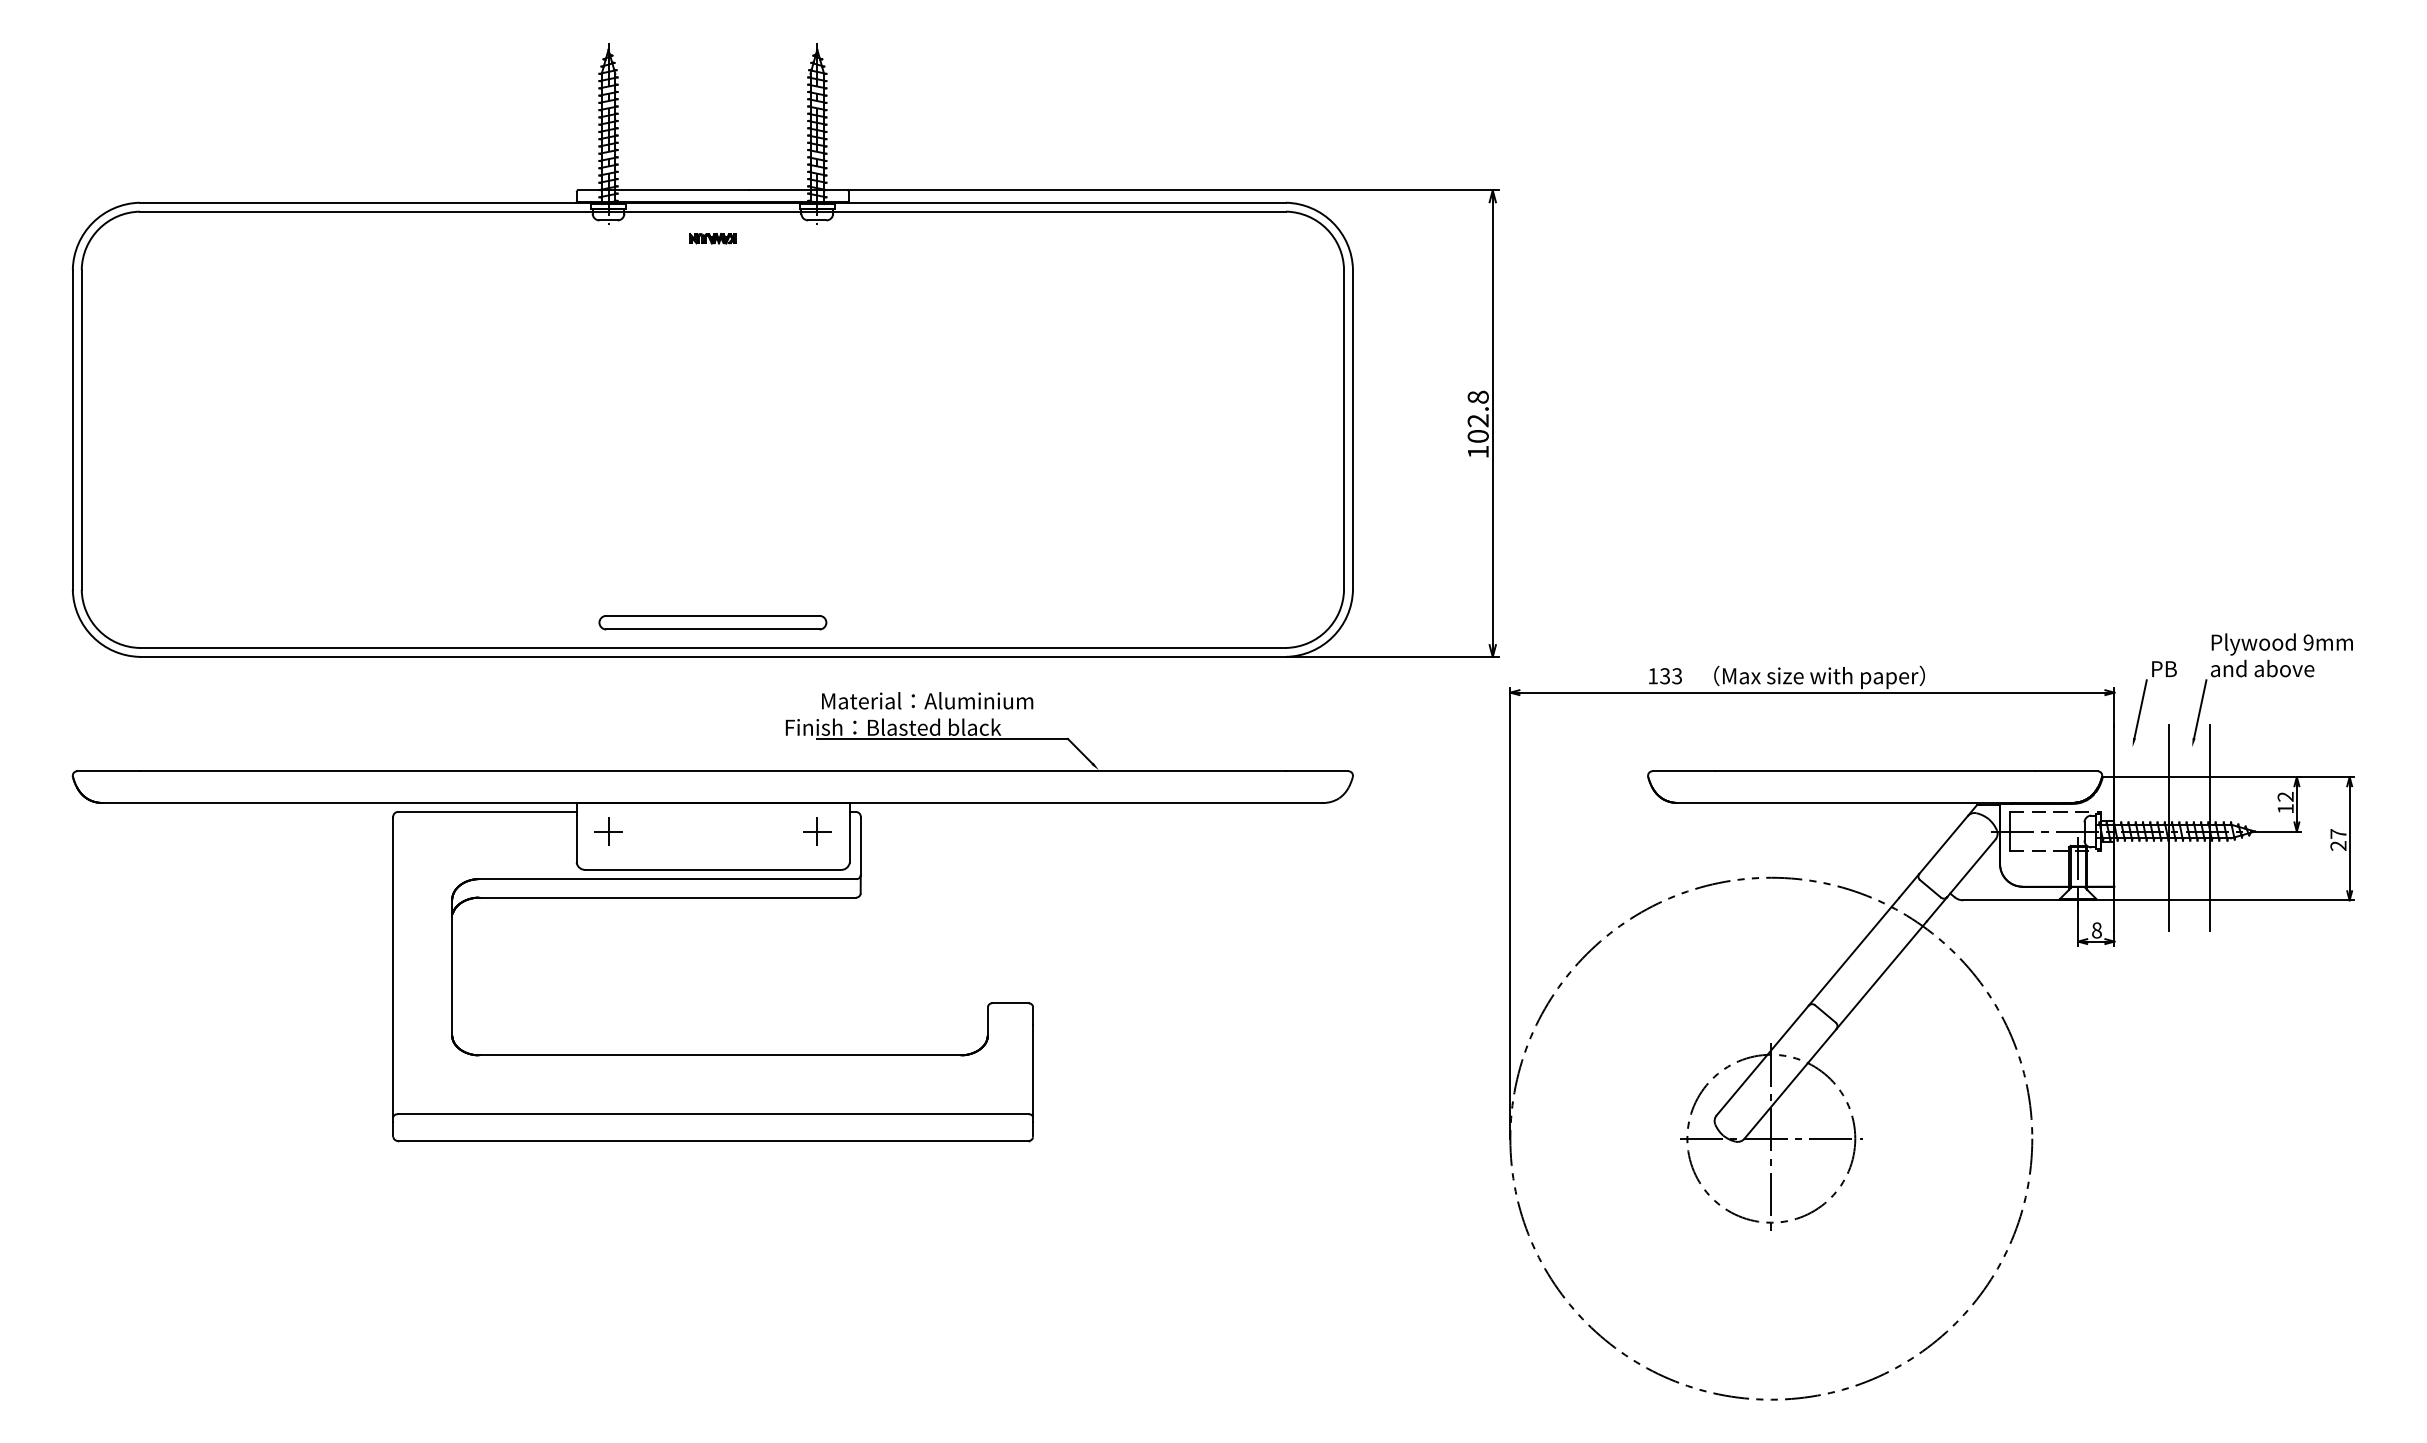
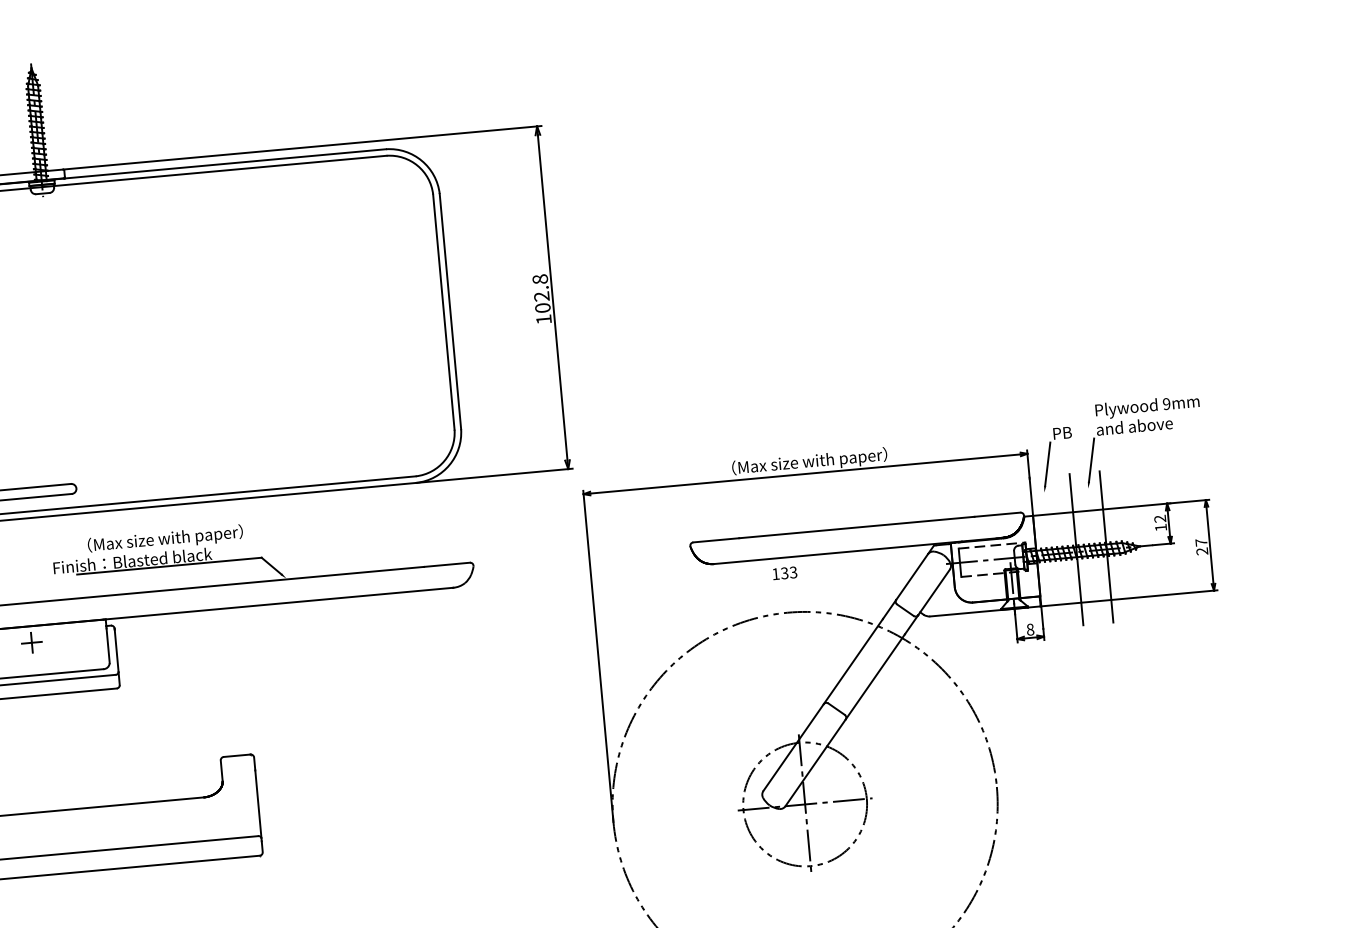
text: (1665, 676) -> (785, 573), moved
text: (933, 702) -> (160, 539), Material：Aluminium -> （Max size with paper）
part: (817, 831) -> (32, 642), moved

